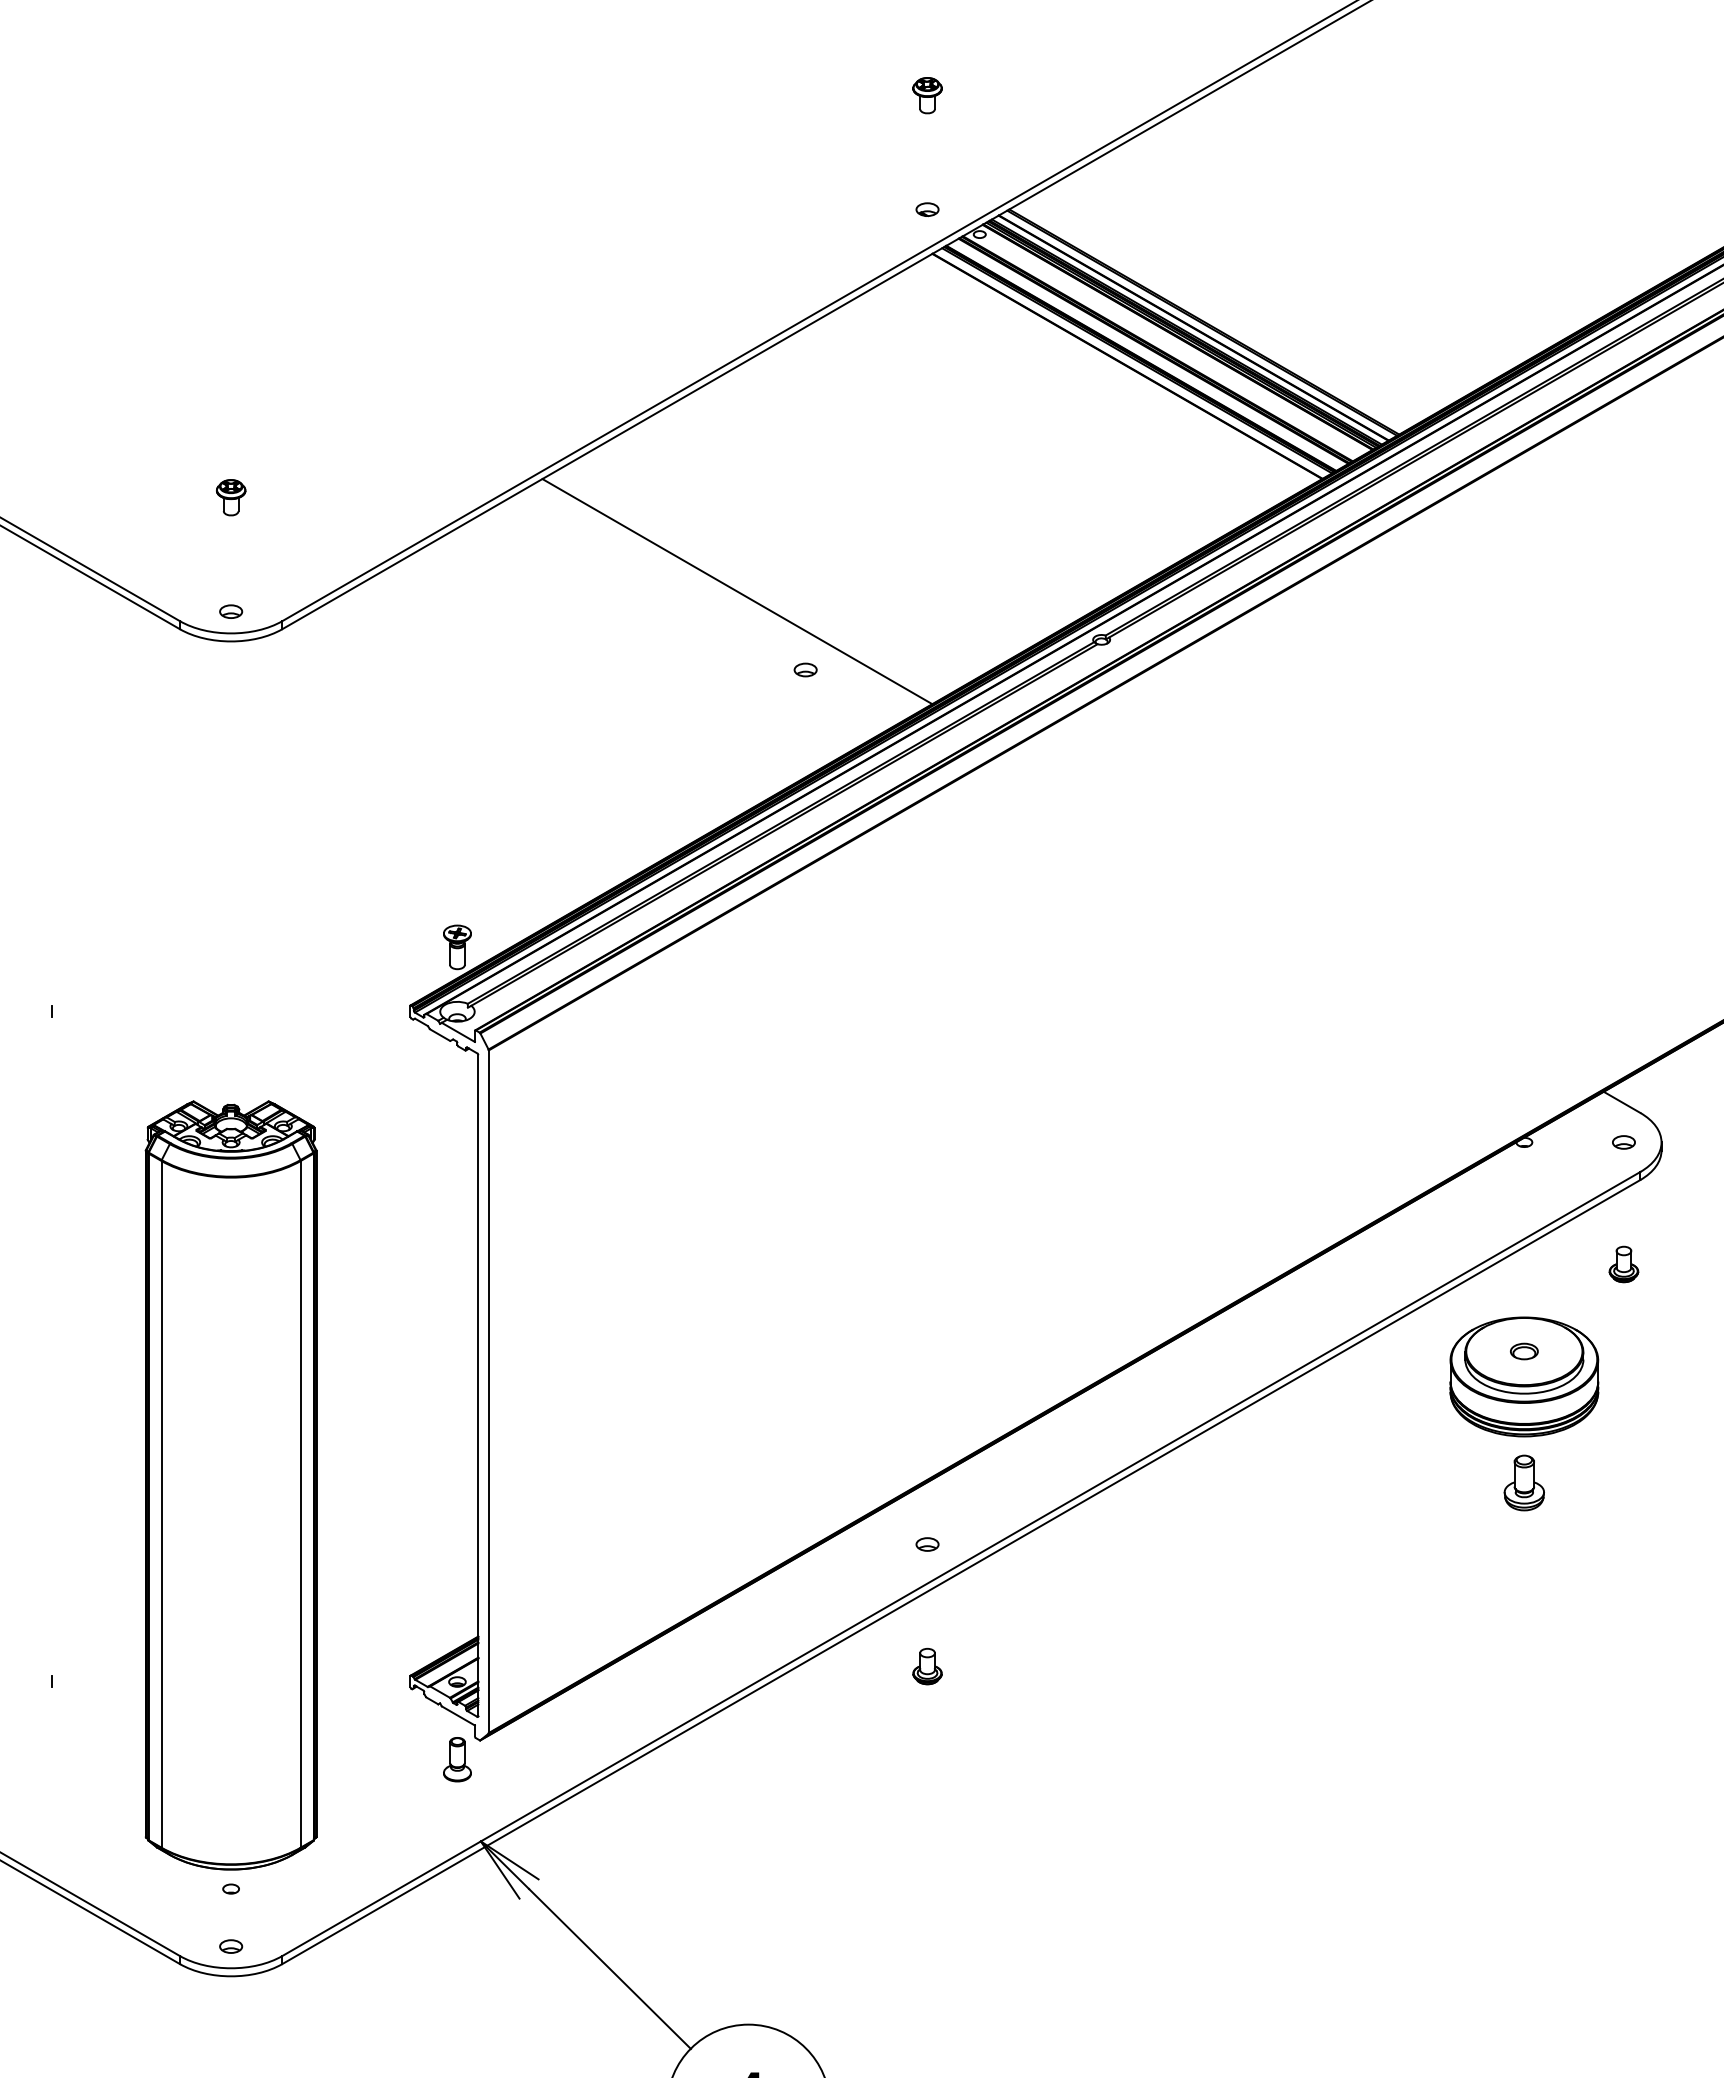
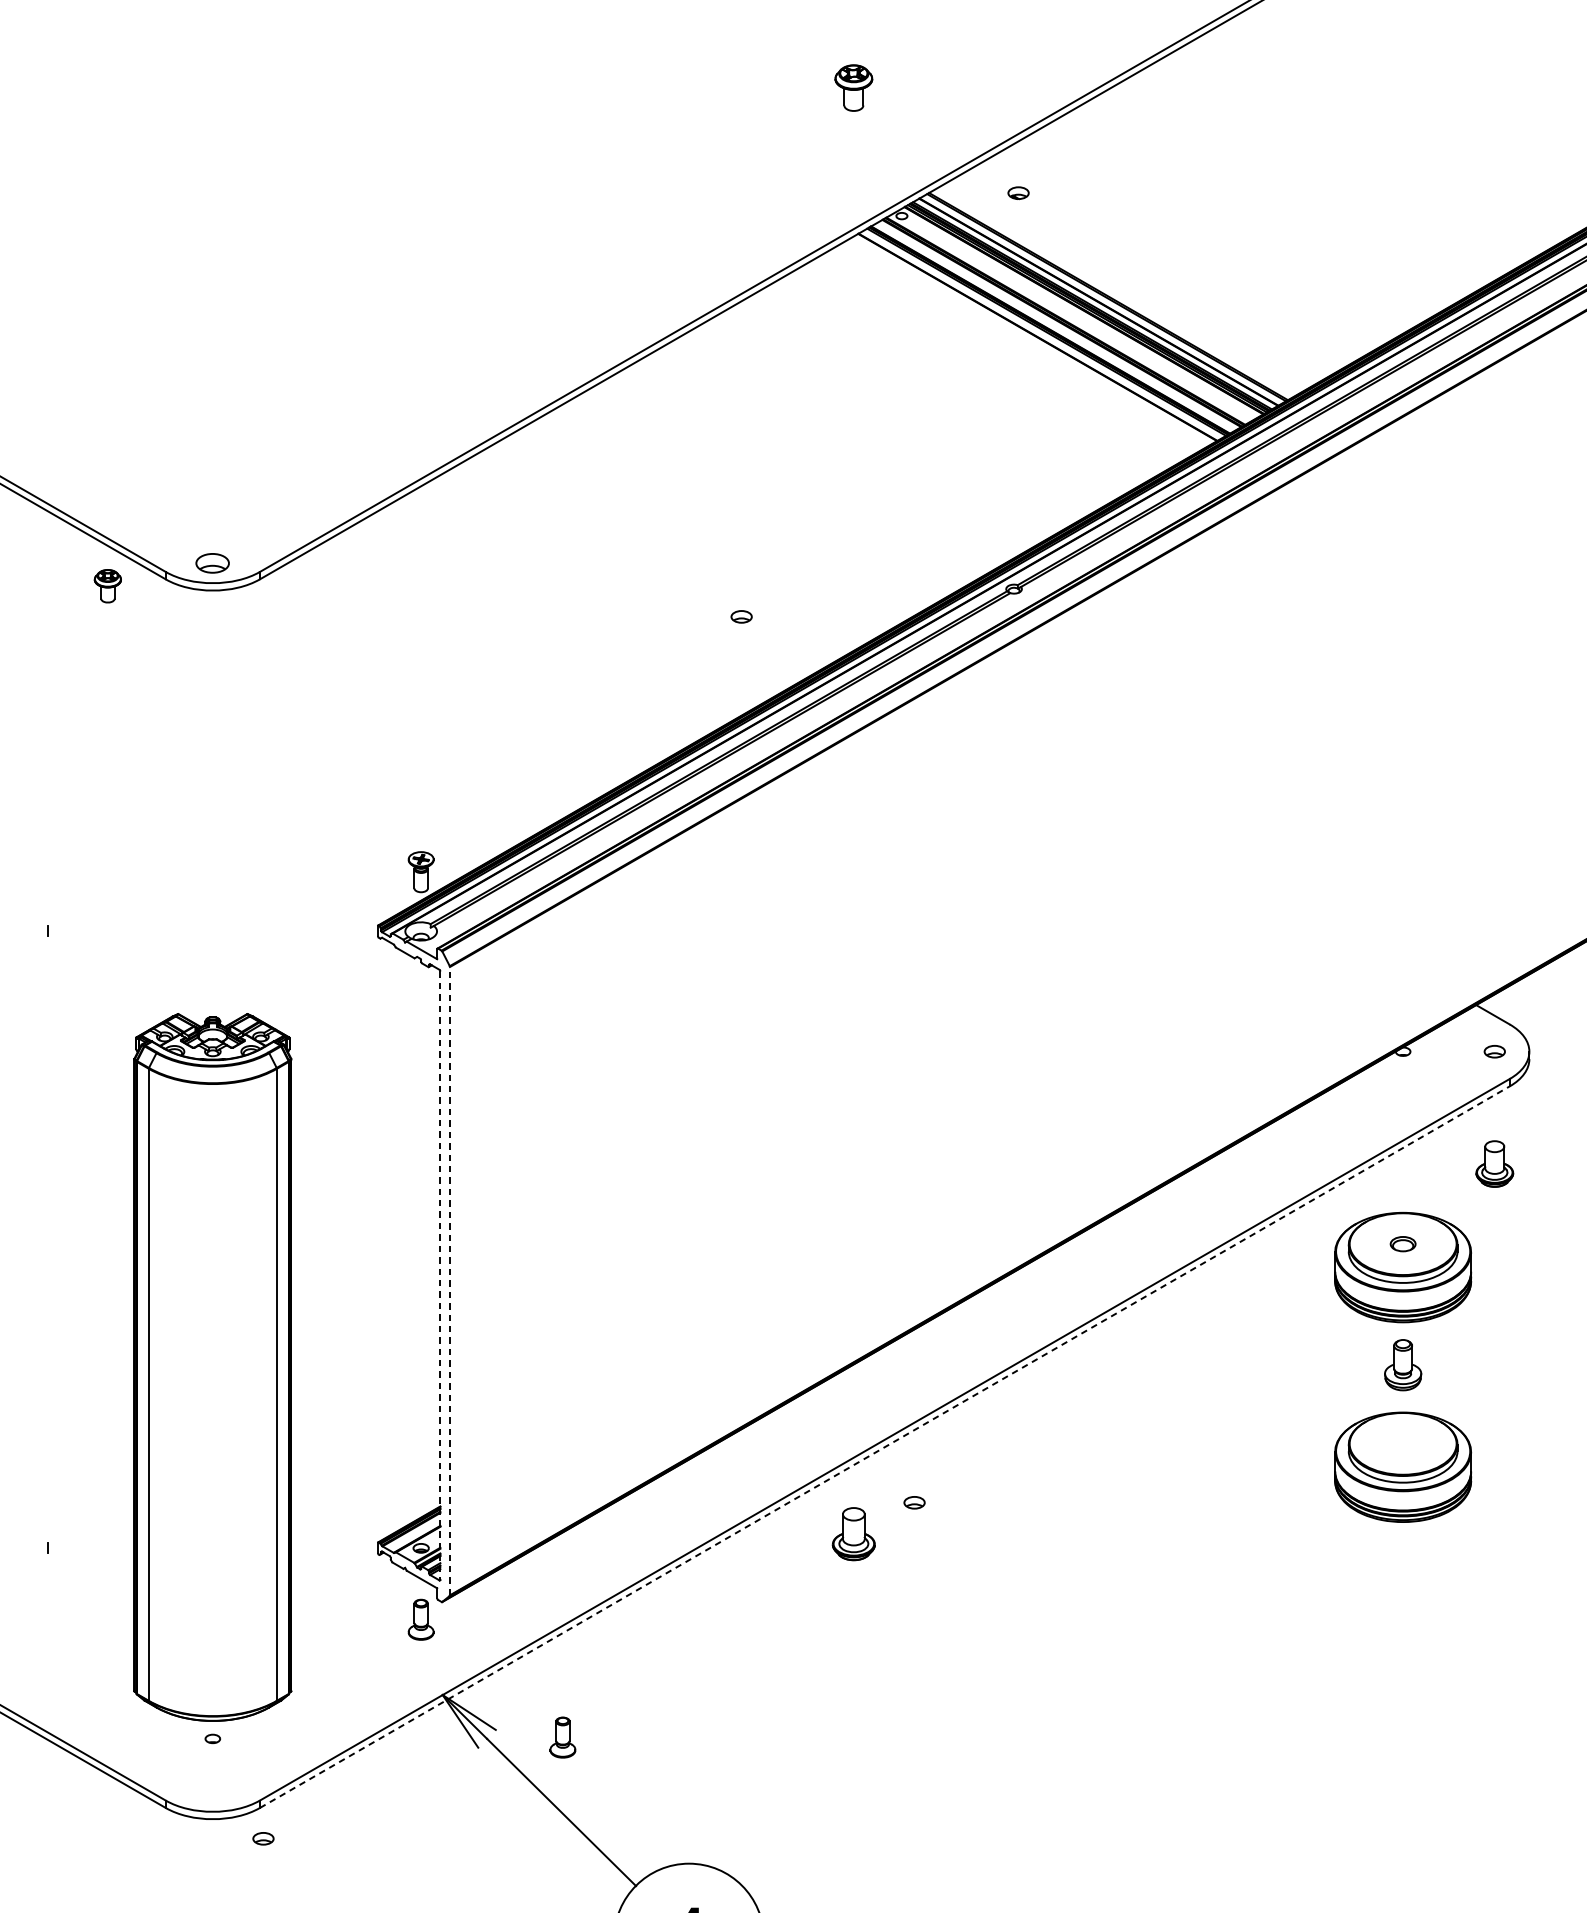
part: (927, 95) -> (853, 88), size x1.4
part: (927, 209) -> (1018, 193), moved
part: (231, 497) -> (108, 586), moved
line: (737, 591) -> (678, 544), removed
part: (231, 611) -> (213, 563), size x1.6
part: (1623, 1264) -> (1494, 1164), size x1.4
line: (478, 1385) -> (440, 1275), solid -> dashed
line: (488, 1391) -> (449, 1280), solid -> dashed
part: (927, 1544) -> (914, 1502), moved
line: (961, 1571) -> (885, 1446), solid -> dashed
part: (1524, 1593) -> (1403, 1466), added
part: (927, 1666) -> (853, 1534), size x1.6
part: (611, 1887) -> (562, 1737), added
part: (231, 1946) -> (263, 1838), moved

